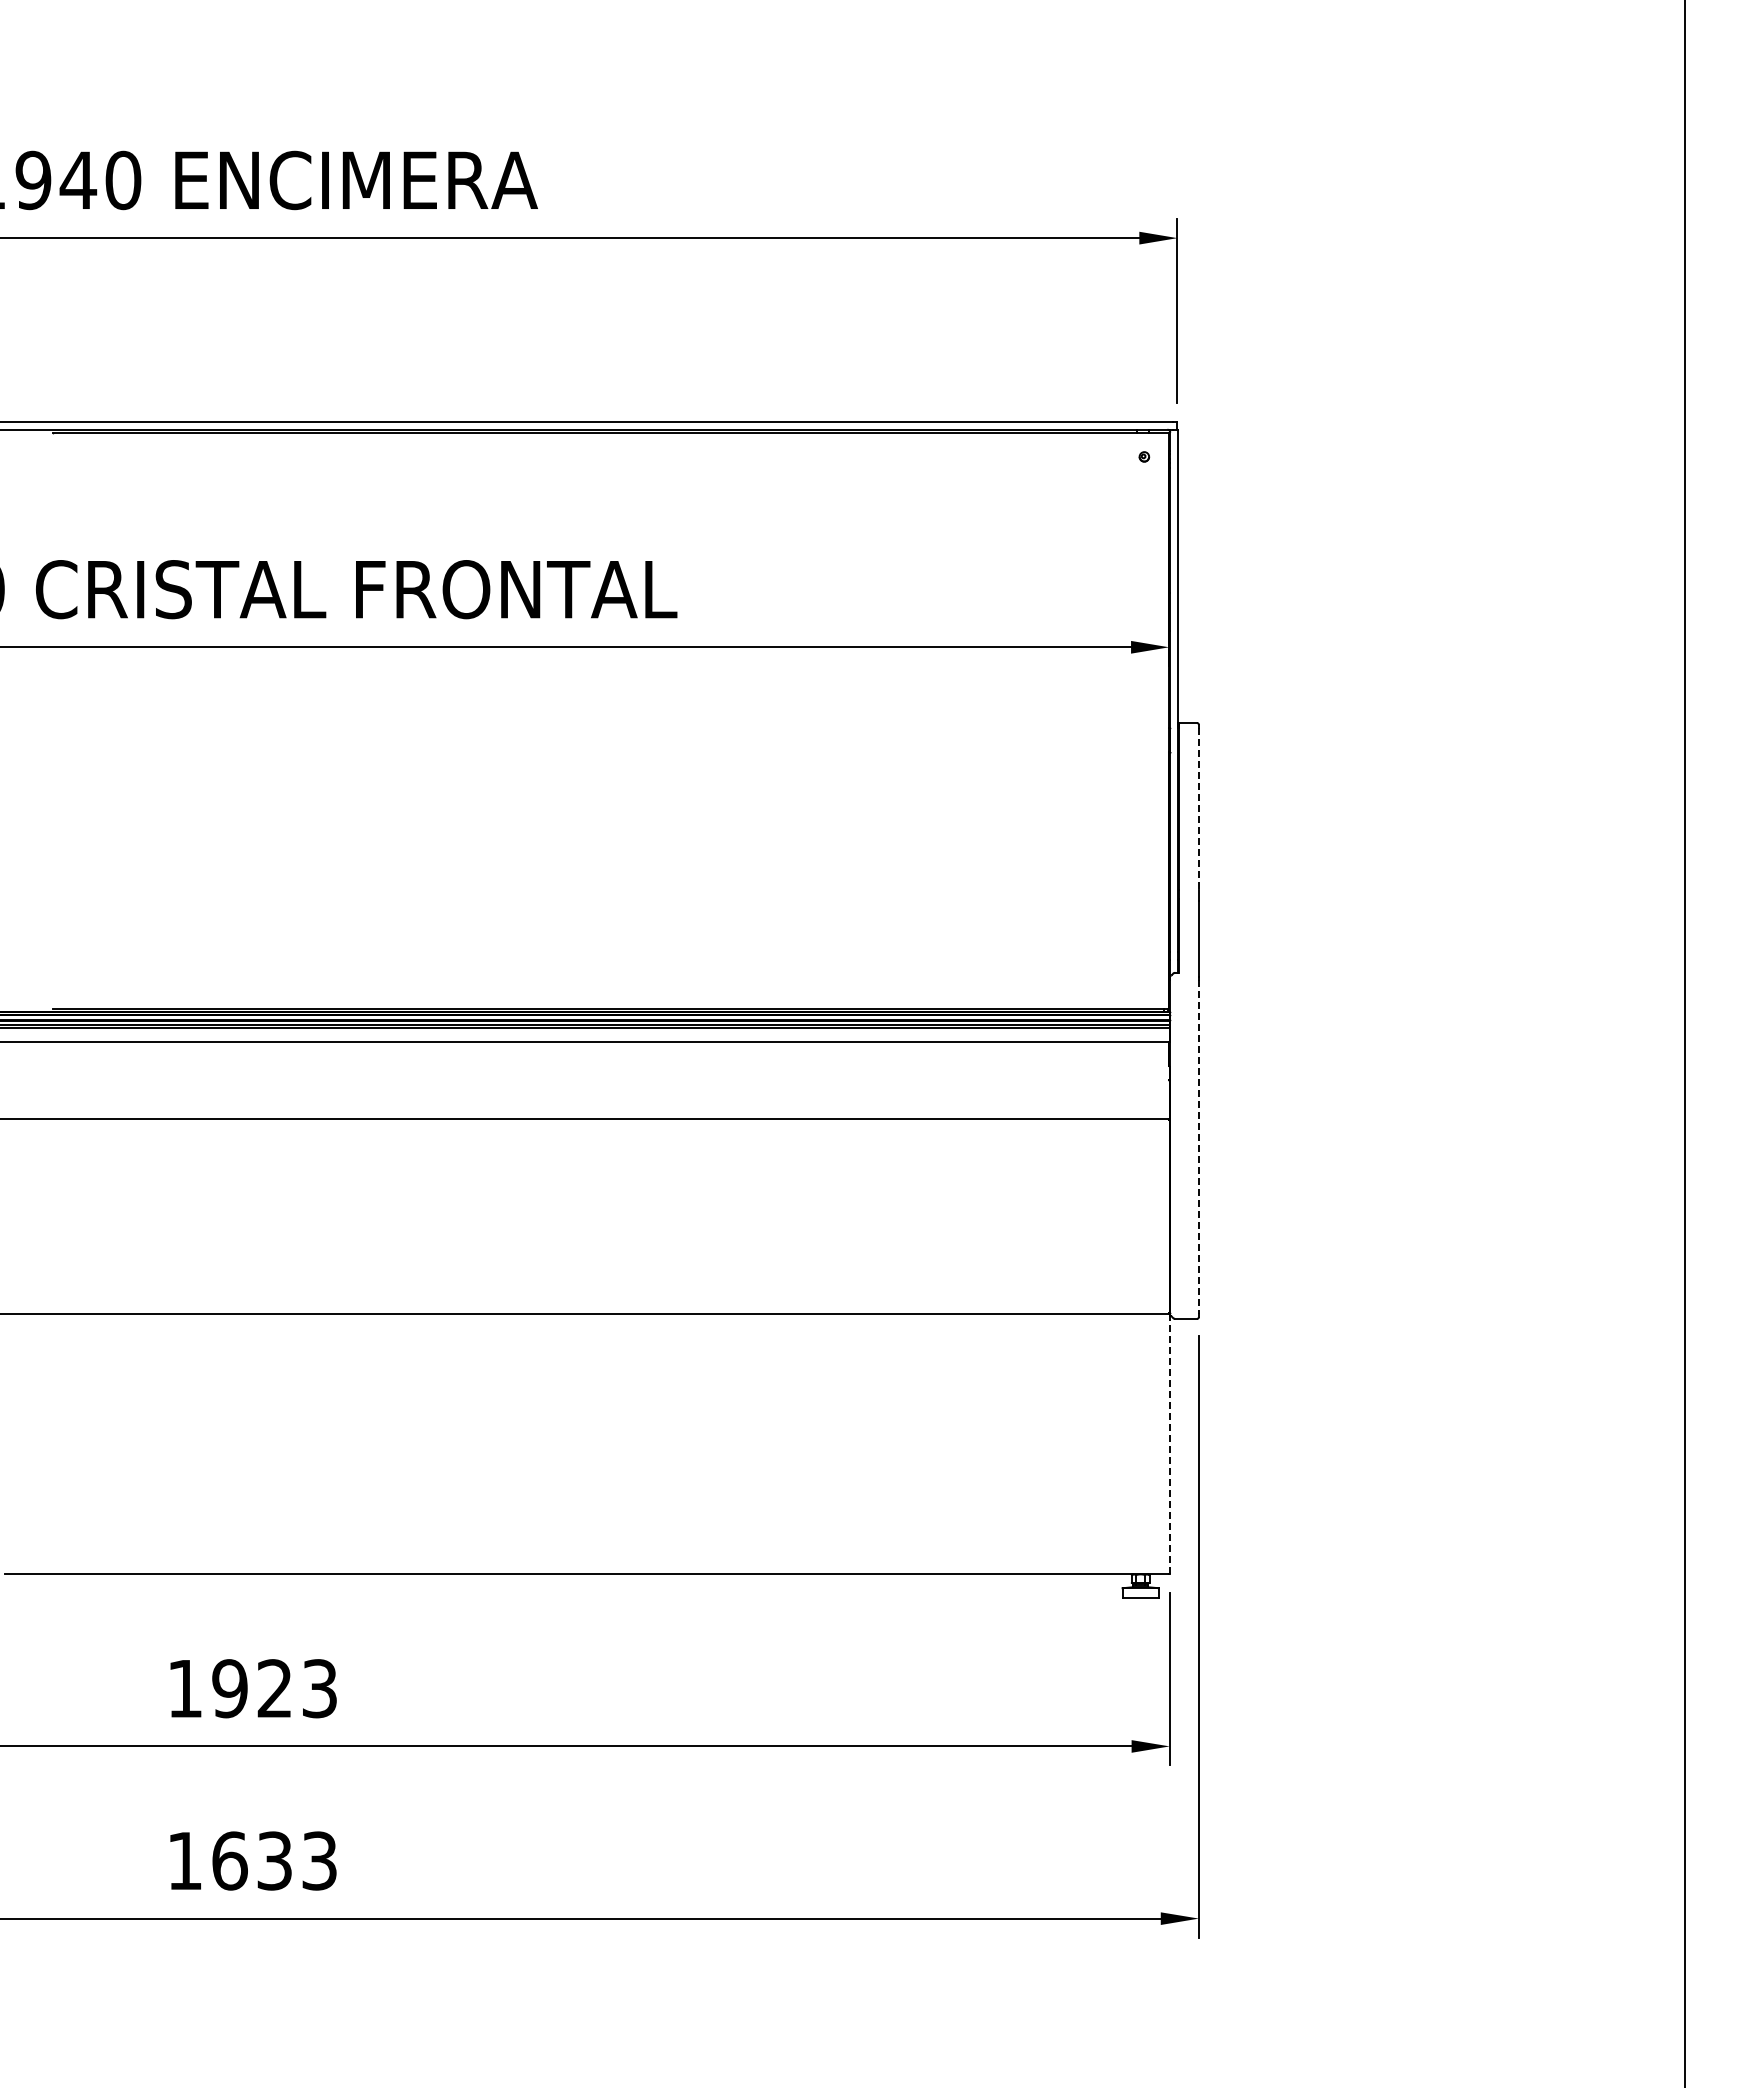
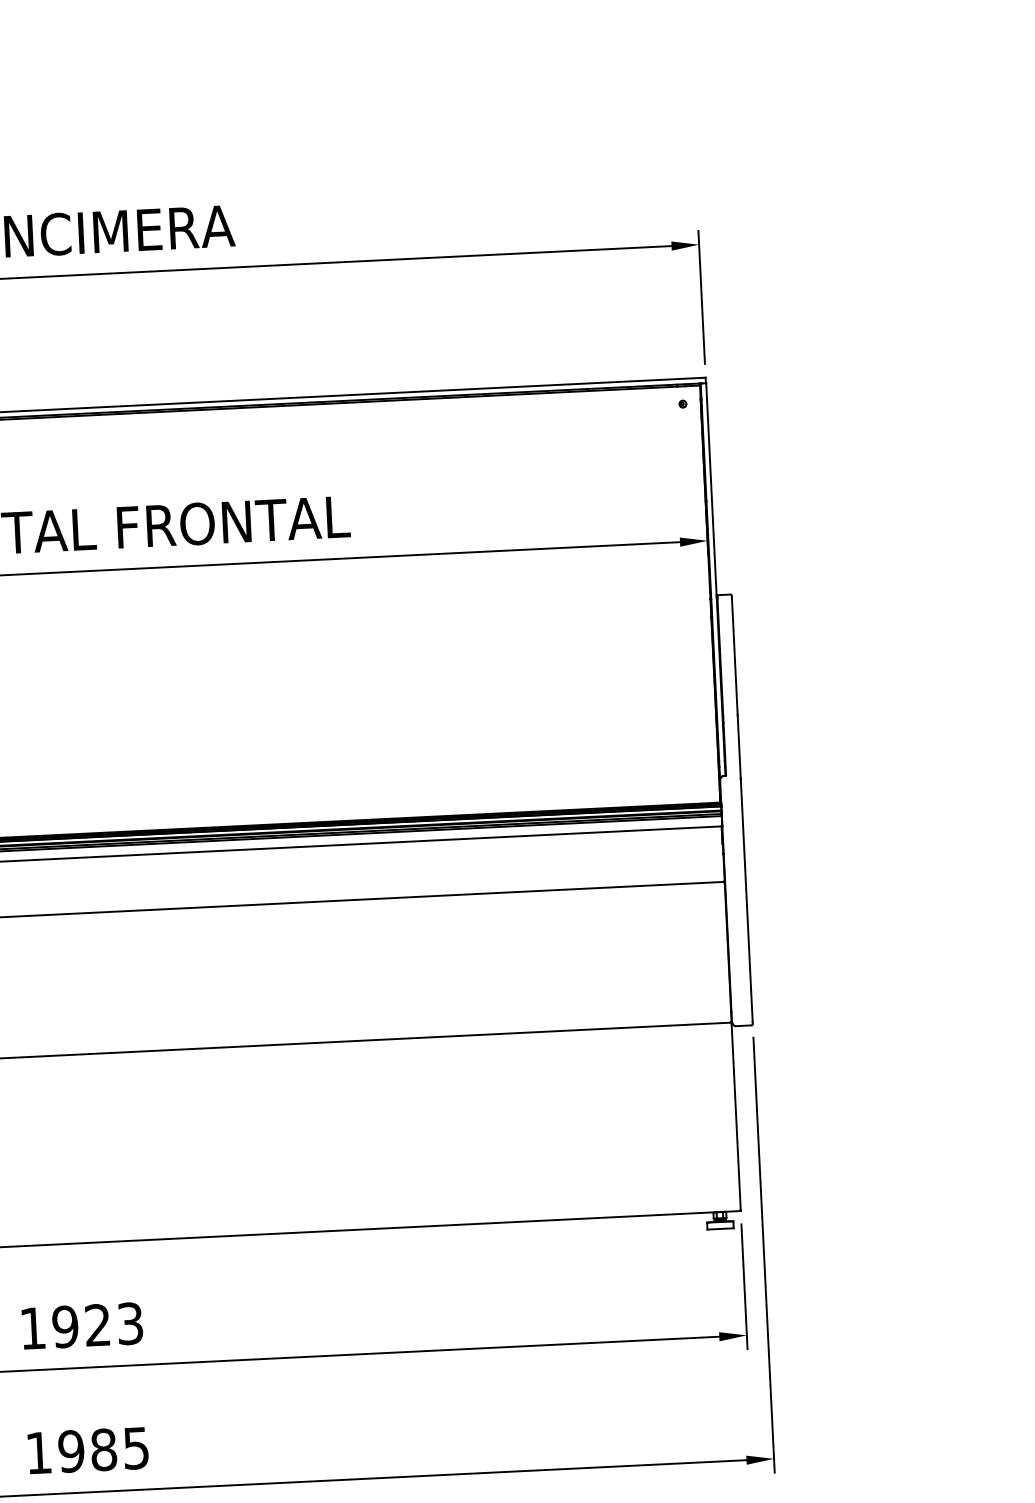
line: (1198, 809) -> (734, 657), dashed -> solid
line: (1198, 1147) -> (746, 901), dashed -> solid
line: (1169, 1443) -> (735, 1116), dashed -> solid
text: (274, 1860) -> (103, 1449), 1633 -> 1985

